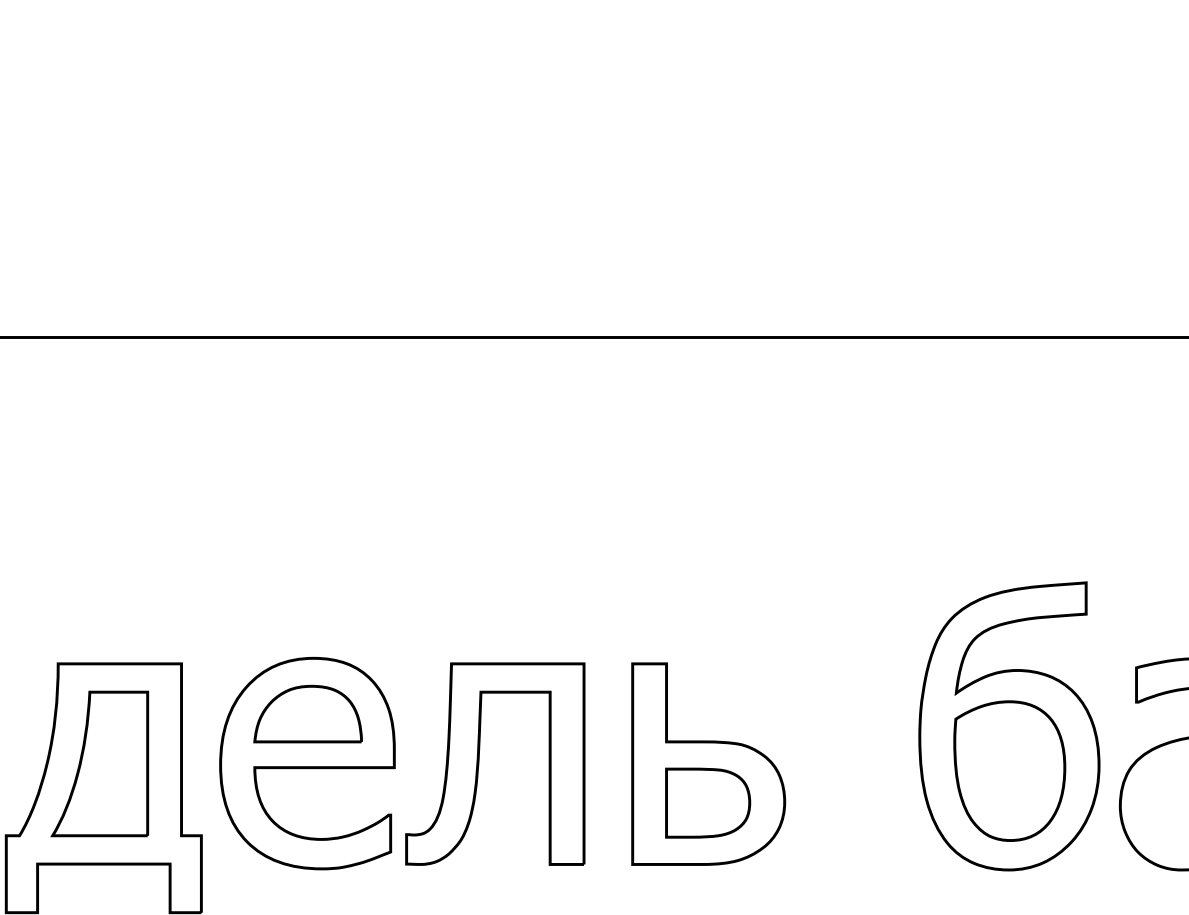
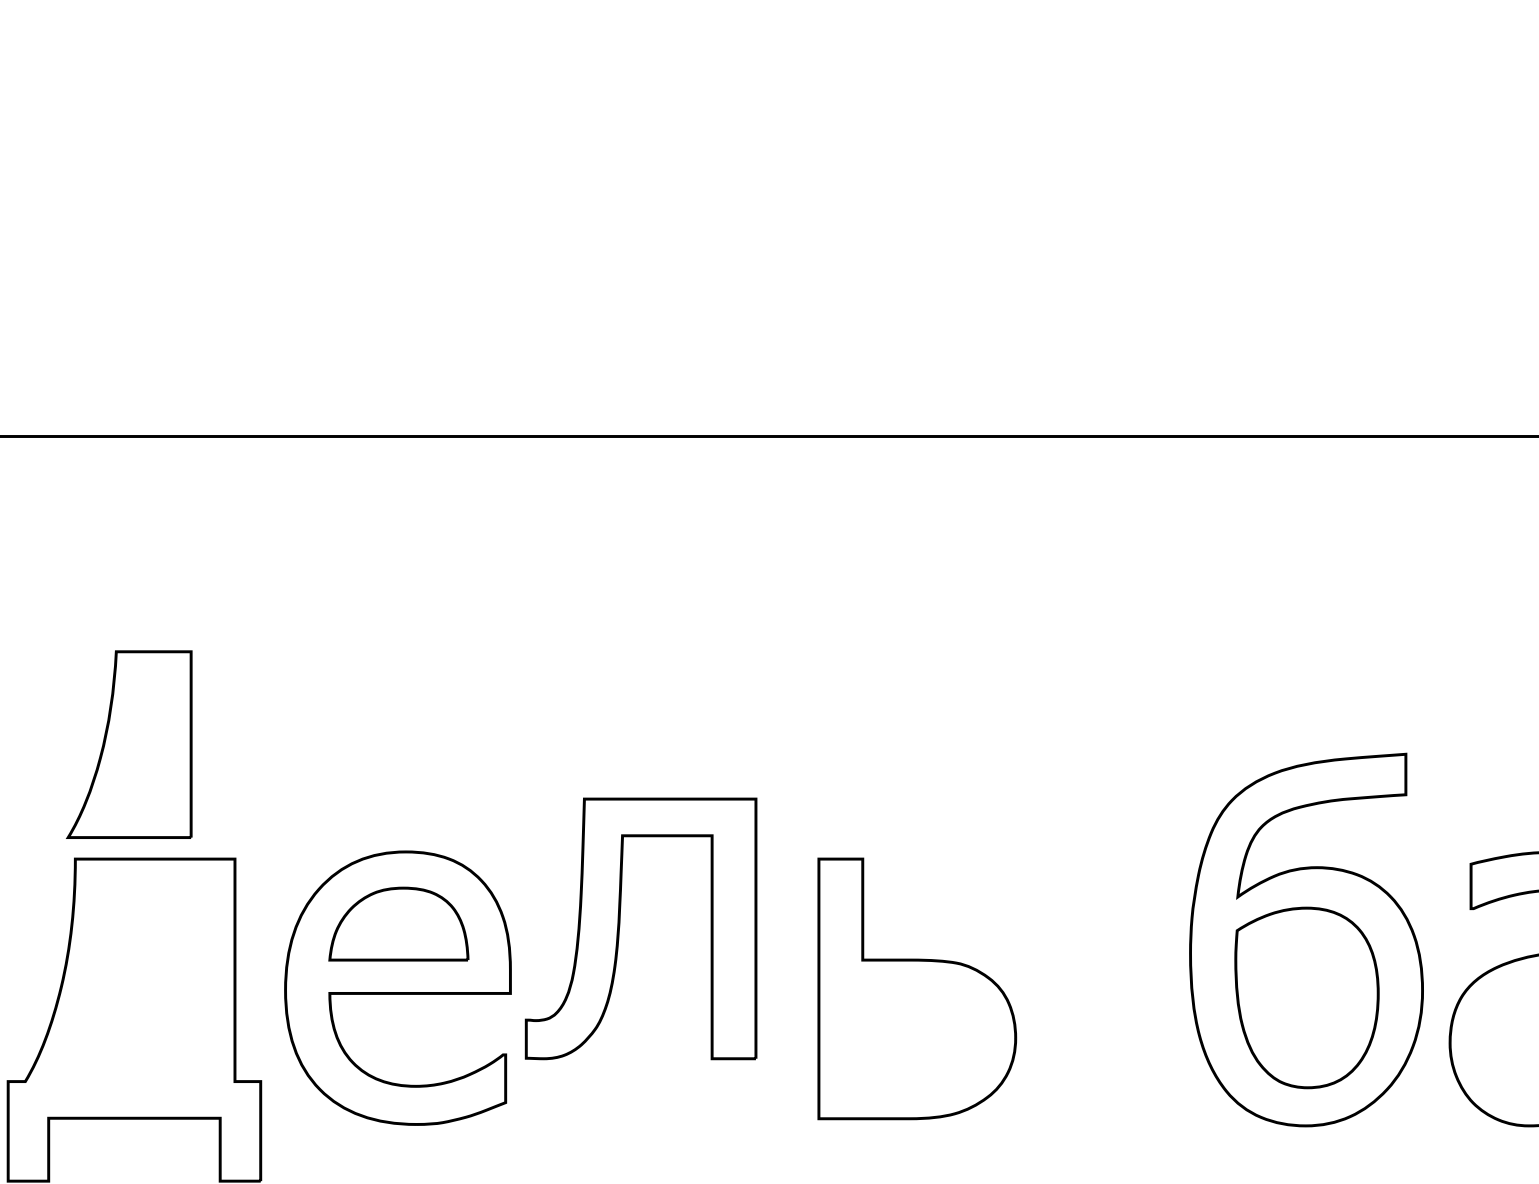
part: (479, 762) -> (620, 926), moved
part: (100, 763) -> (129, 744), moved
part: (708, 803) -> (916, 1039), removed

